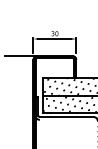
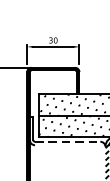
line: (66, 117) -> (67, 142), solid -> dashed

